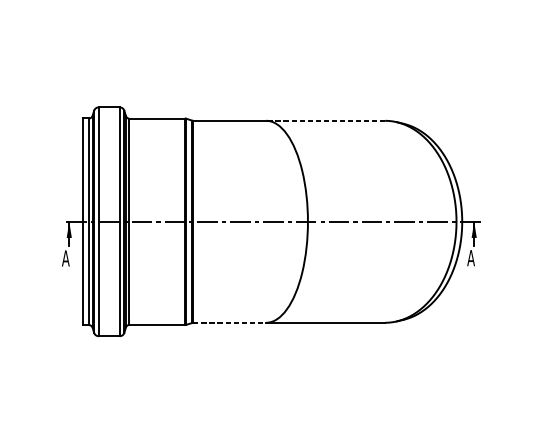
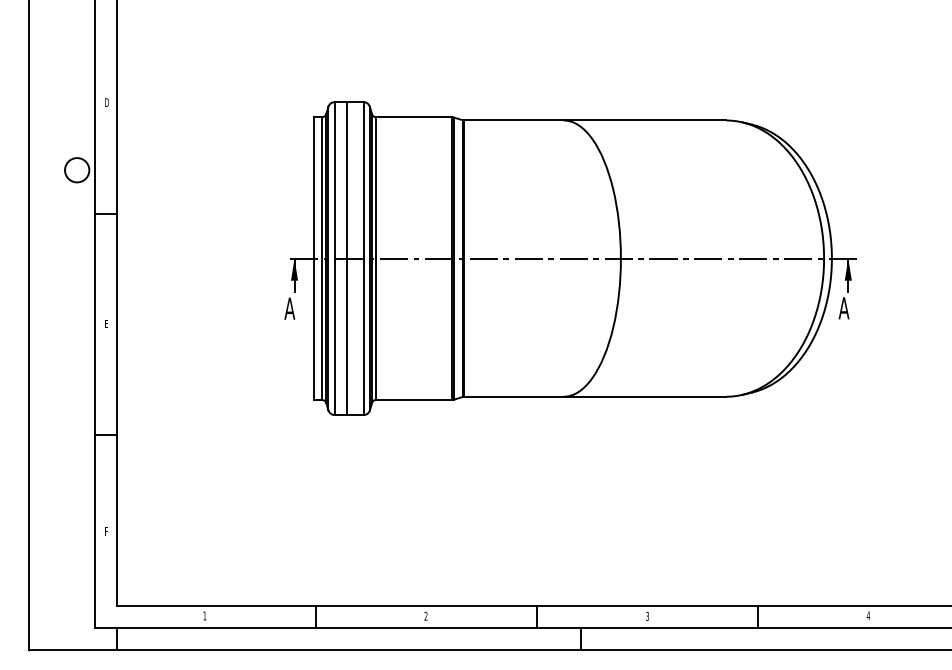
line: (325, 120) -> (644, 120), dashed -> solid
line: (108, 221) -> (347, 258), added
line: (229, 322) -> (513, 396), dashed -> solid

